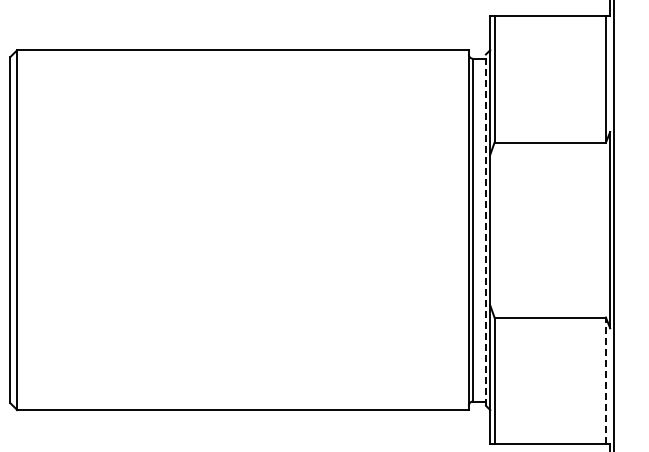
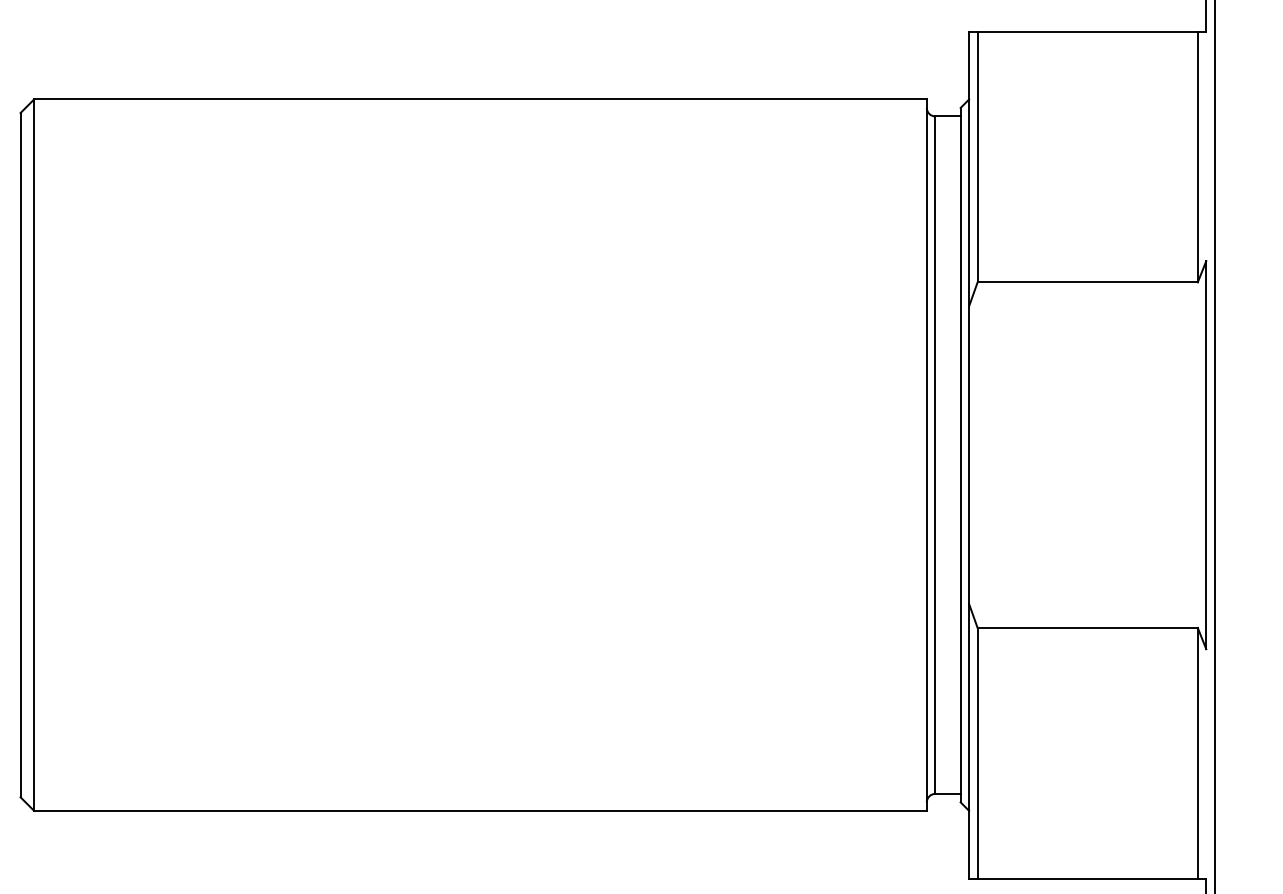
line: (485, 230) -> (959, 455), dashed -> solid
line: (605, 380) -> (1196, 752), dashed -> solid

